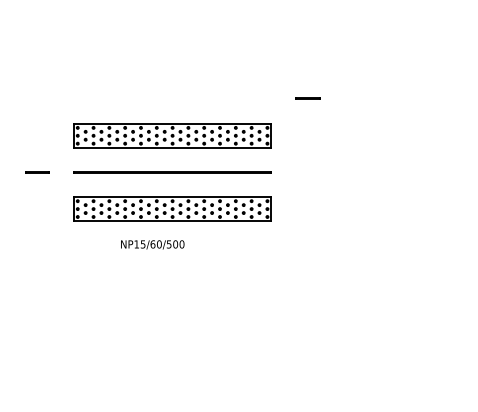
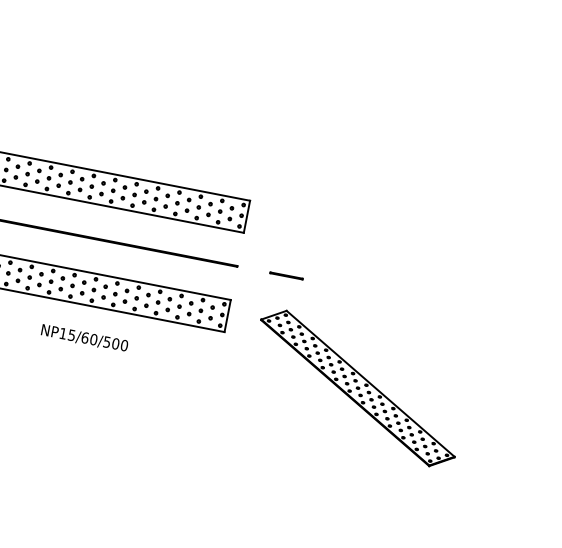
line: (307, 98) -> (286, 275), moved
part: (373, 242) -> (357, 388), added
text: (152, 244) -> (84, 337), moved

